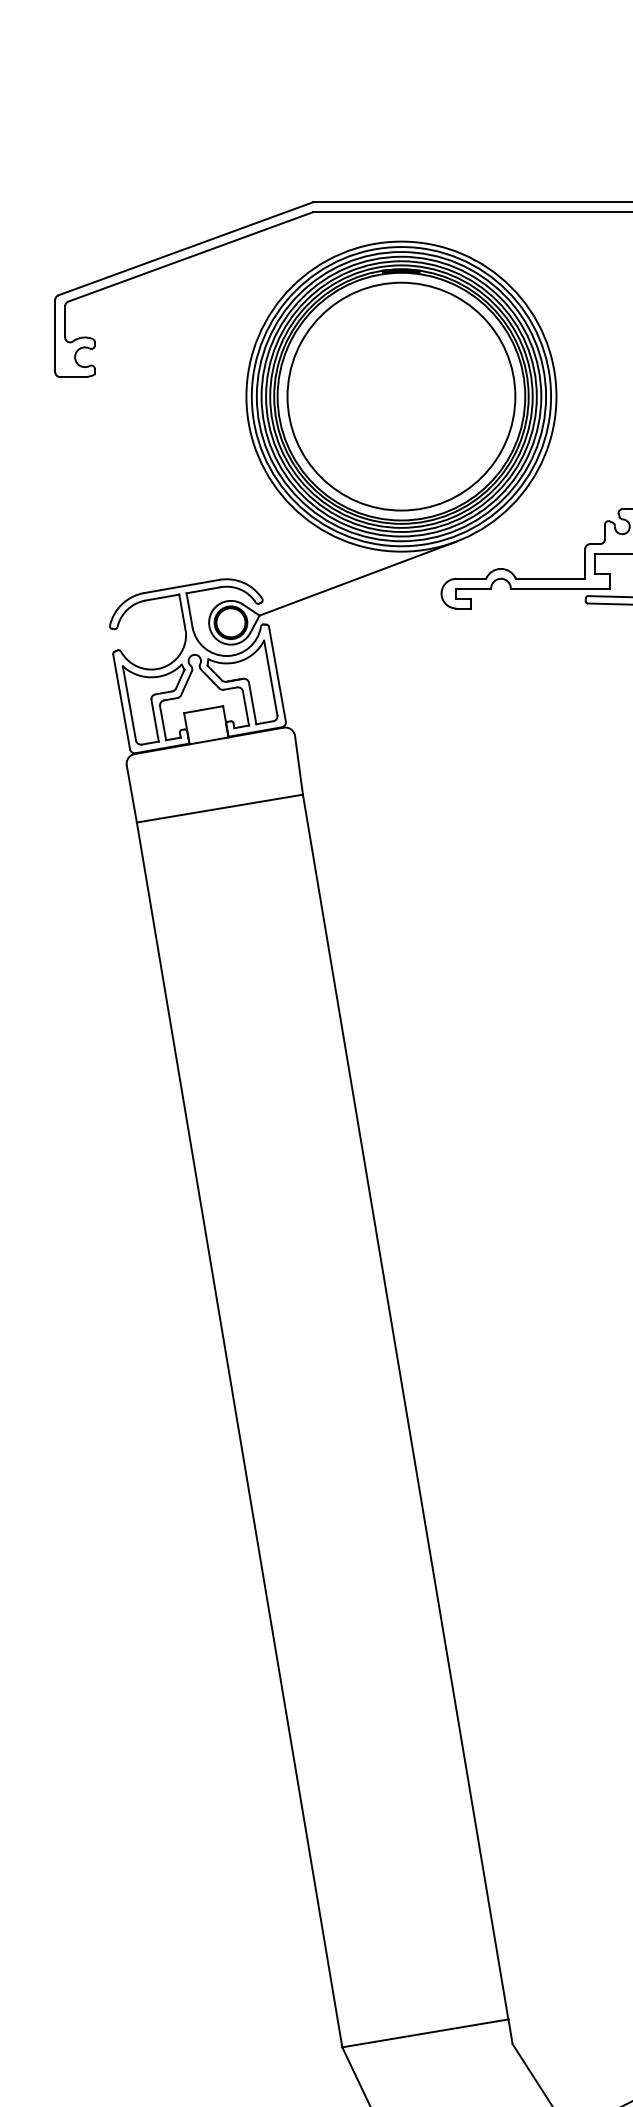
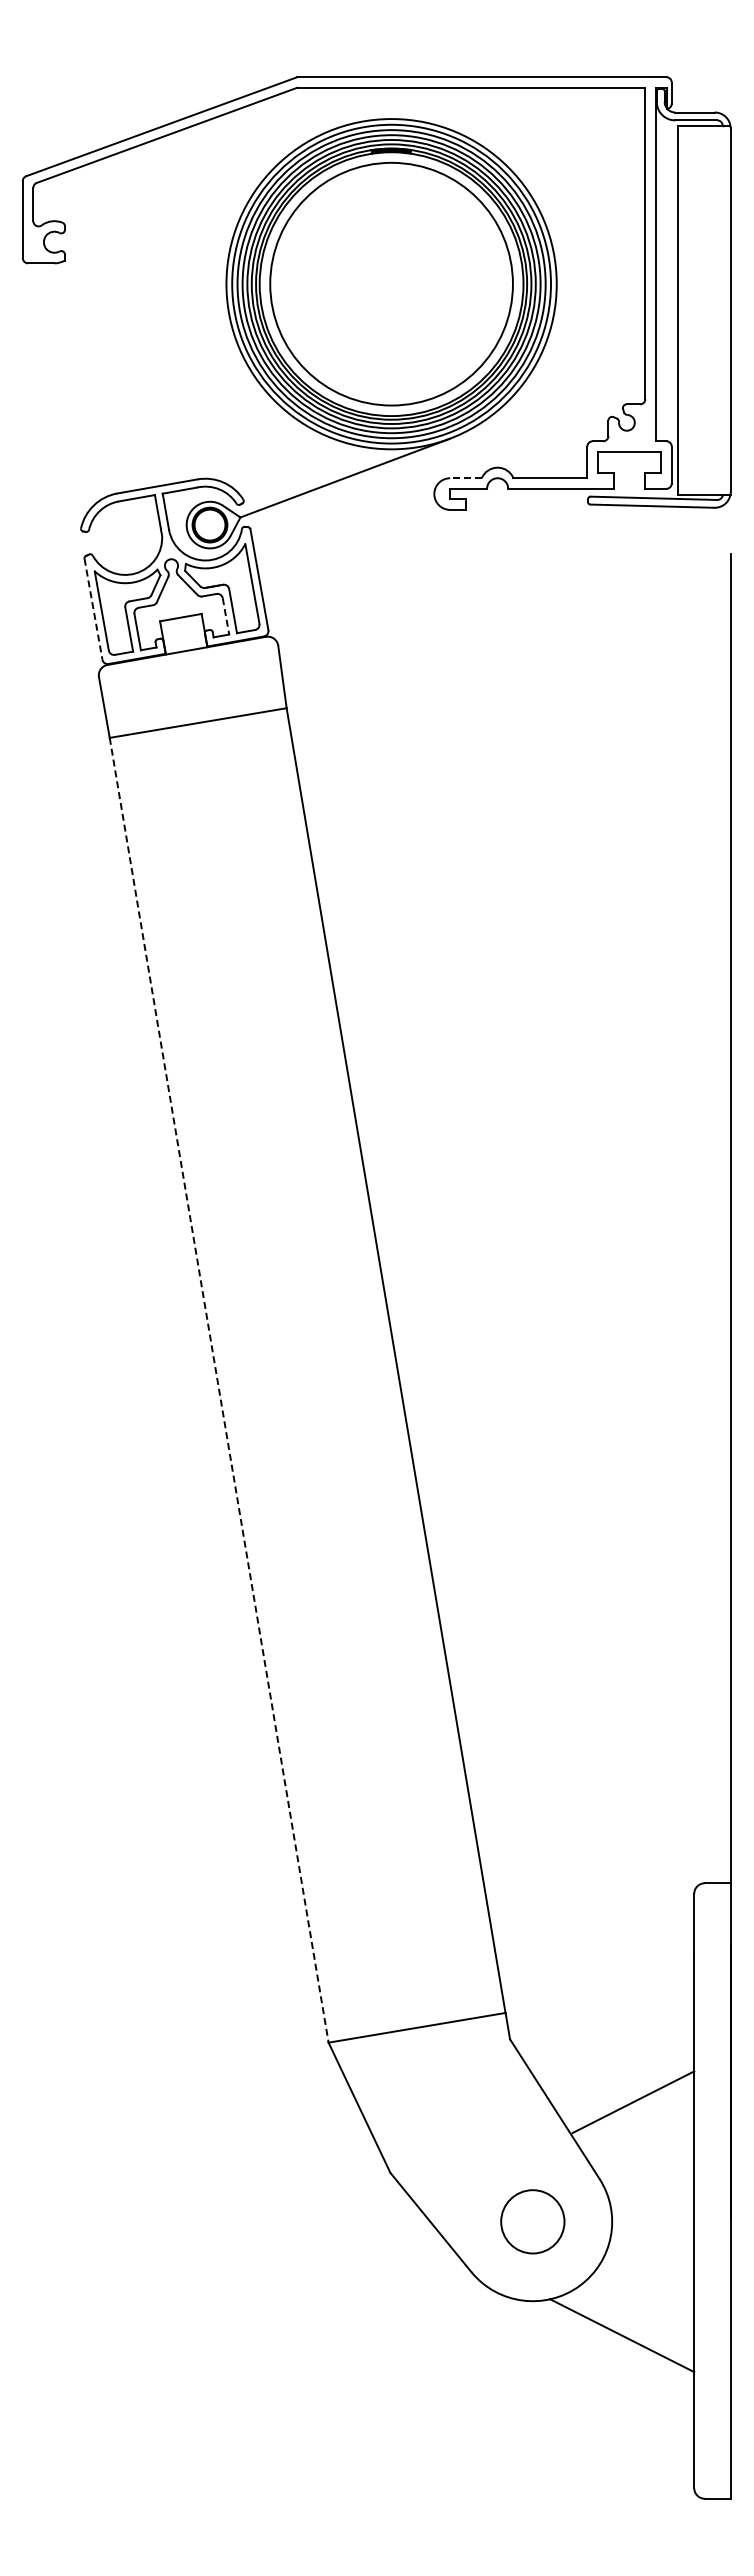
line: (470, 579) -> (465, 478), solid -> dashed
line: (121, 702) -> (93, 609), solid -> dashed
line: (246, 708) -> (226, 616), solid -> dashed
line: (239, 1435) -> (219, 1390), solid -> dashed

